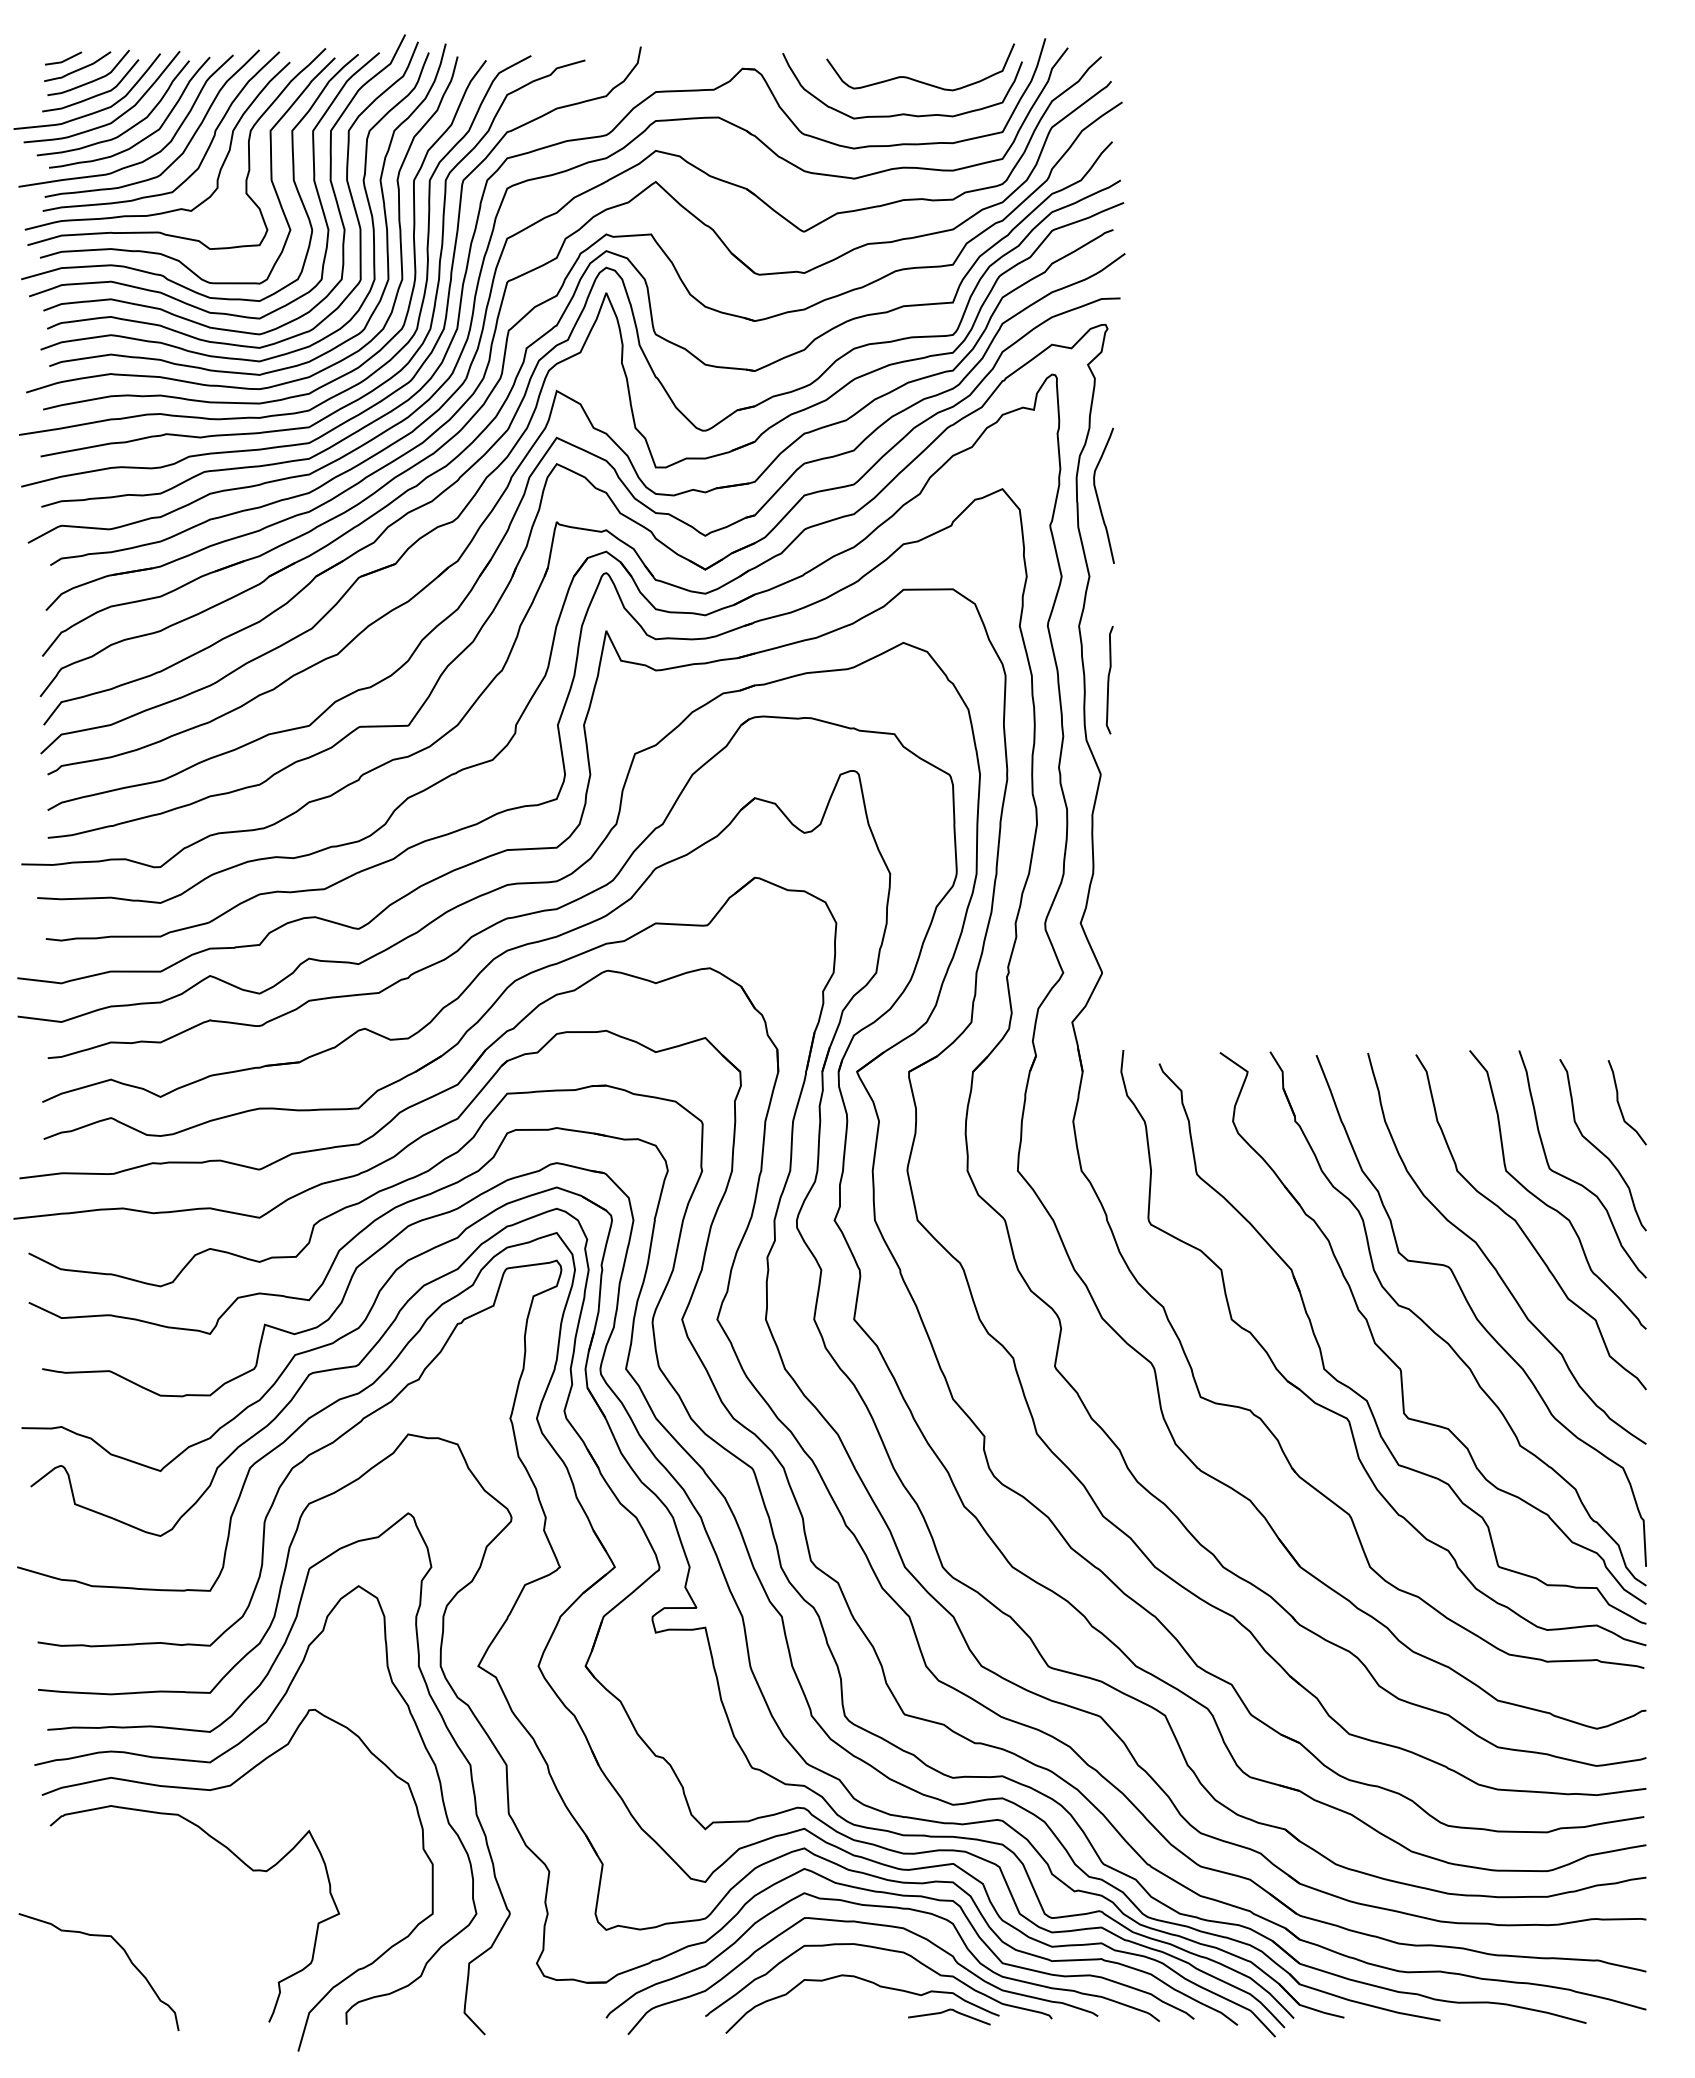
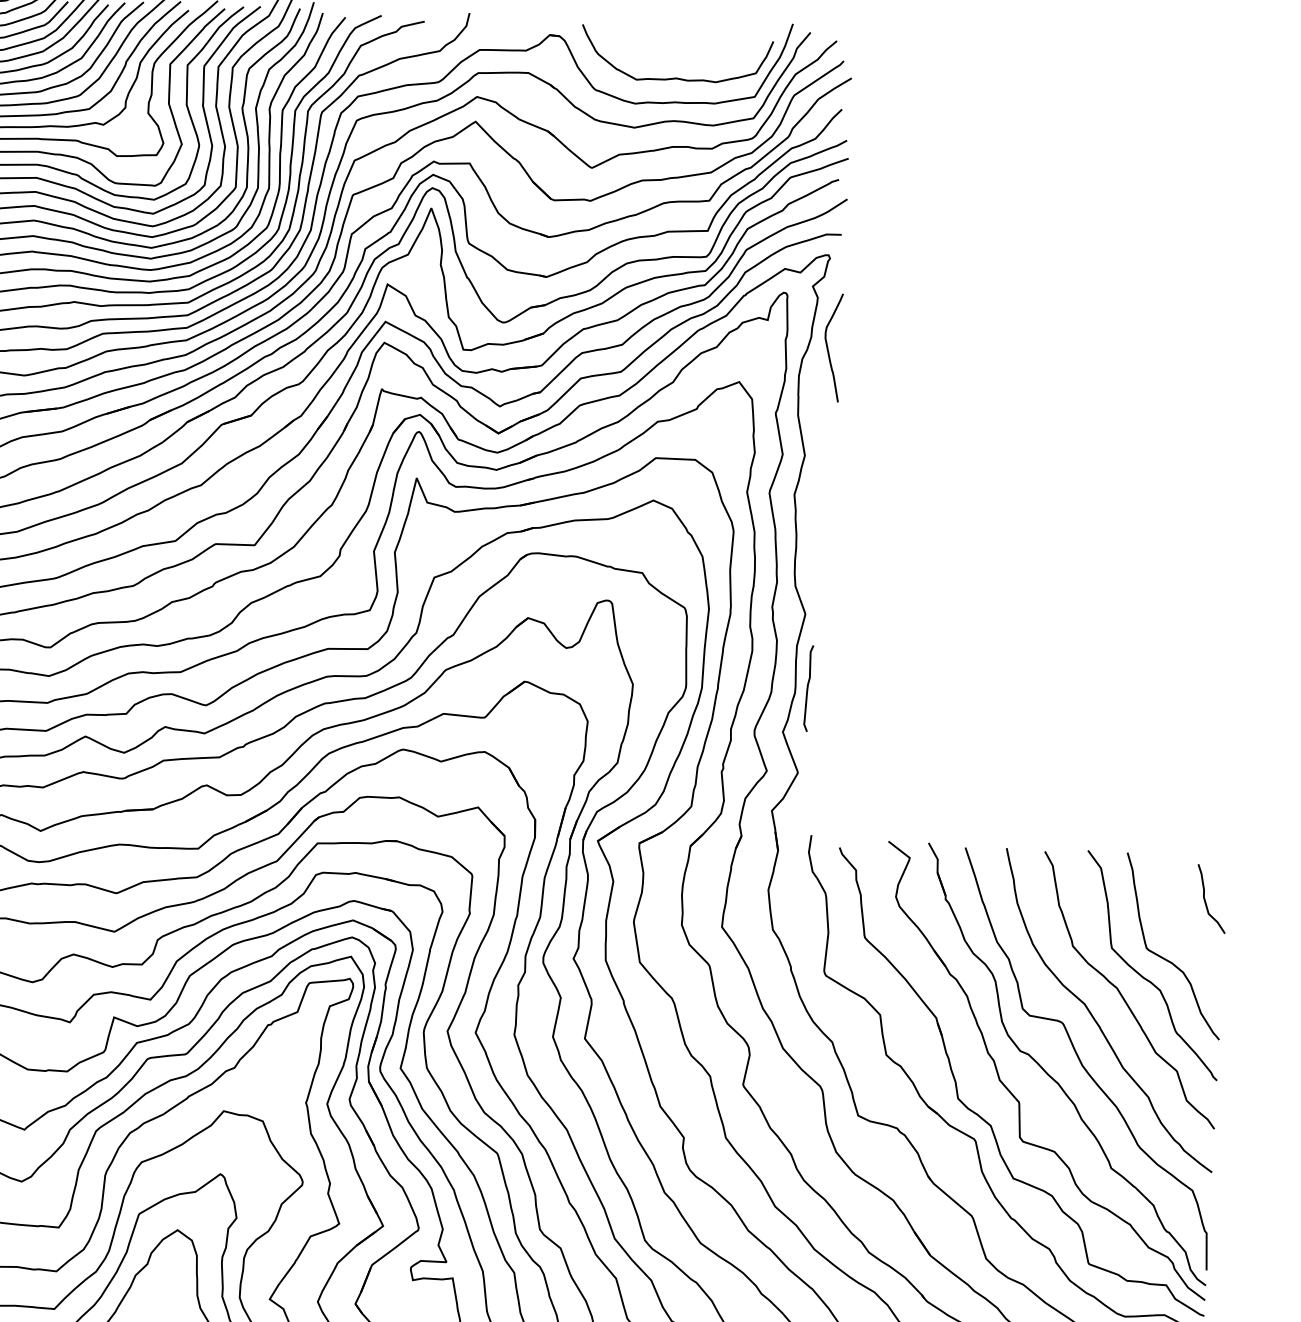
curve: (916, 79) -> (688, 51), removed
curve: (1098, 496) -> (828, 347), moved
curve: (1109, 680) -> (808, 688), moved
curve: (1598, 1148) -> (1186, 934), removed

